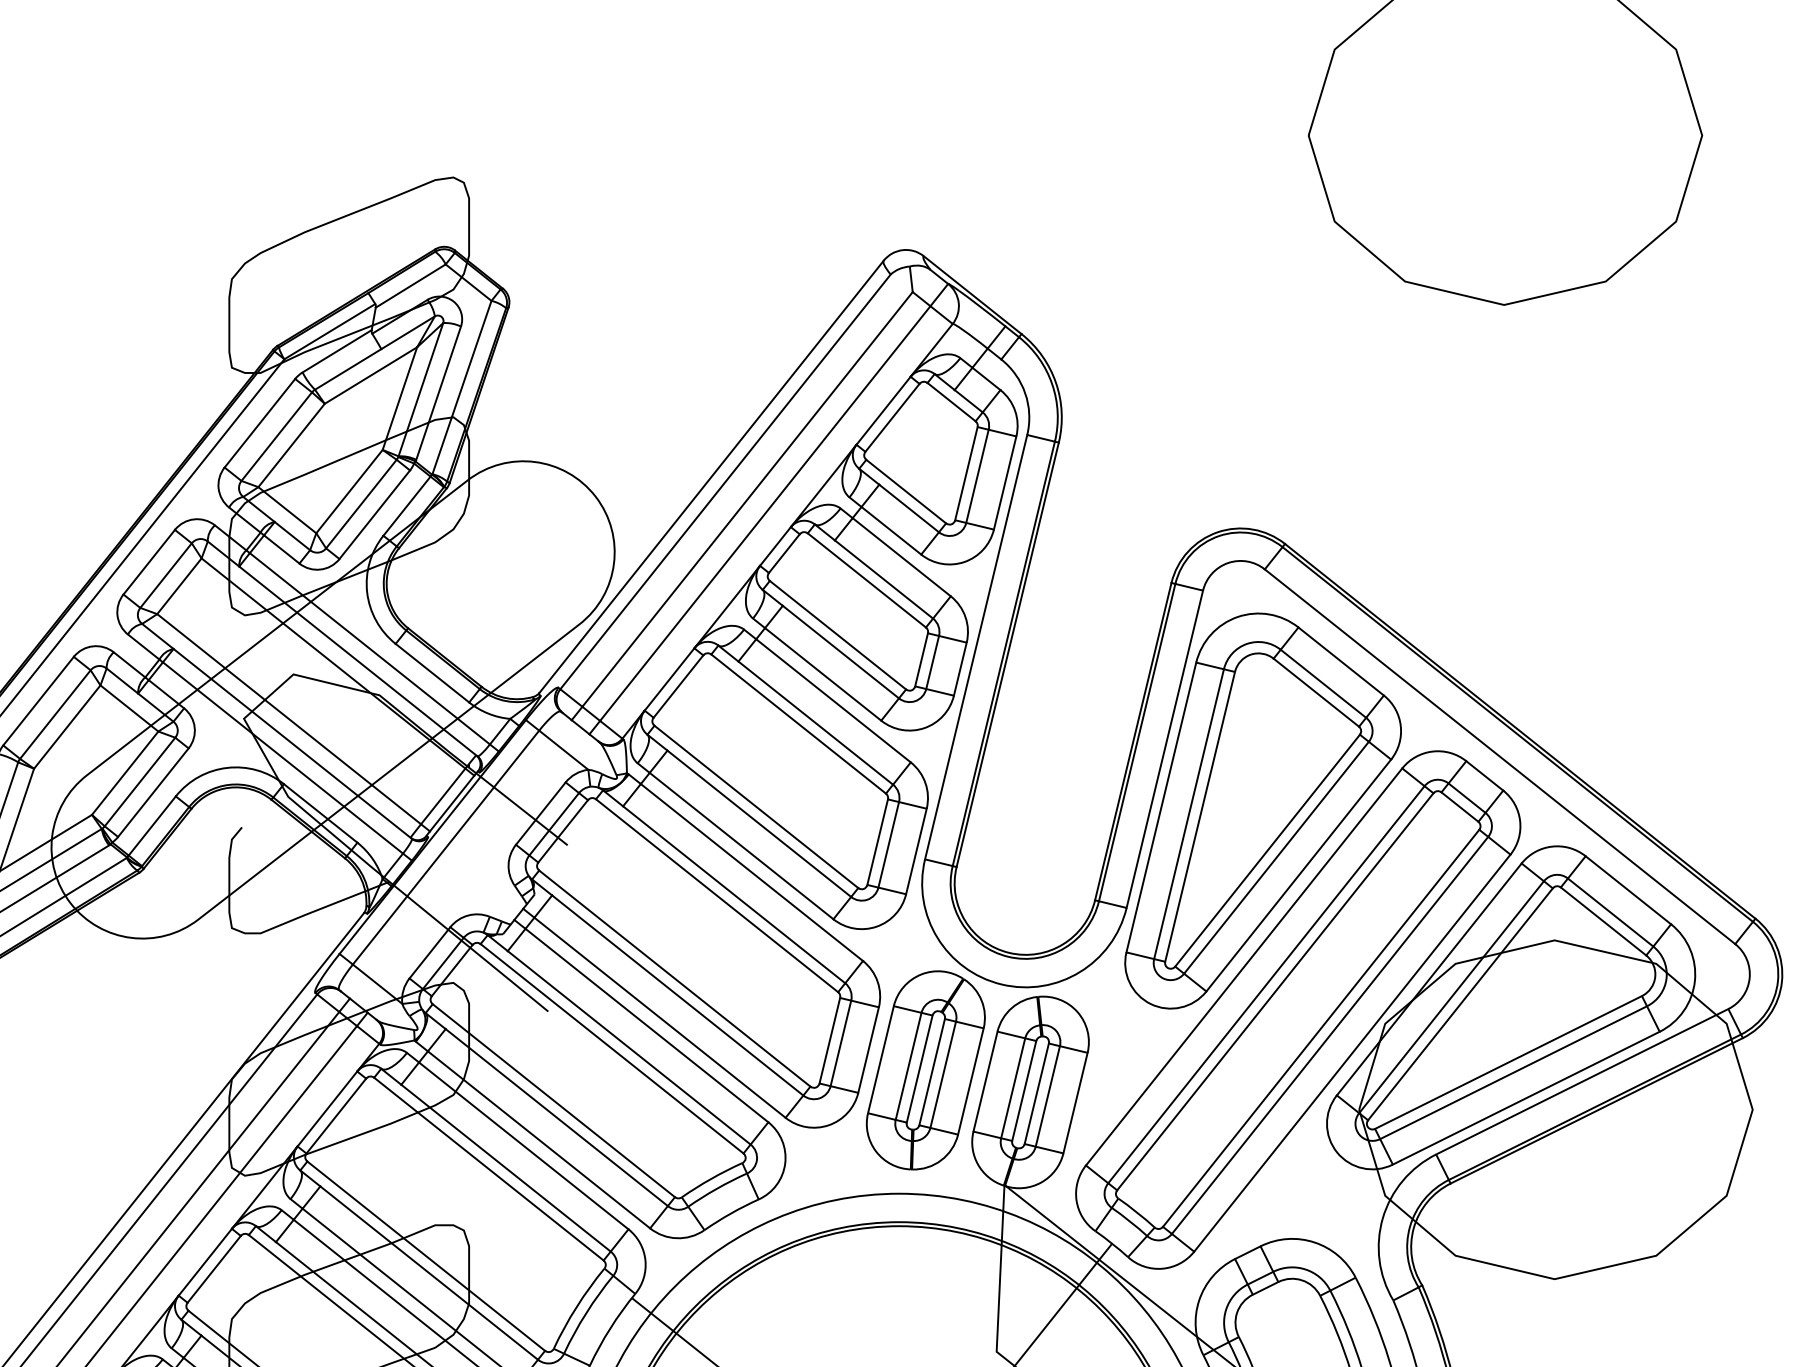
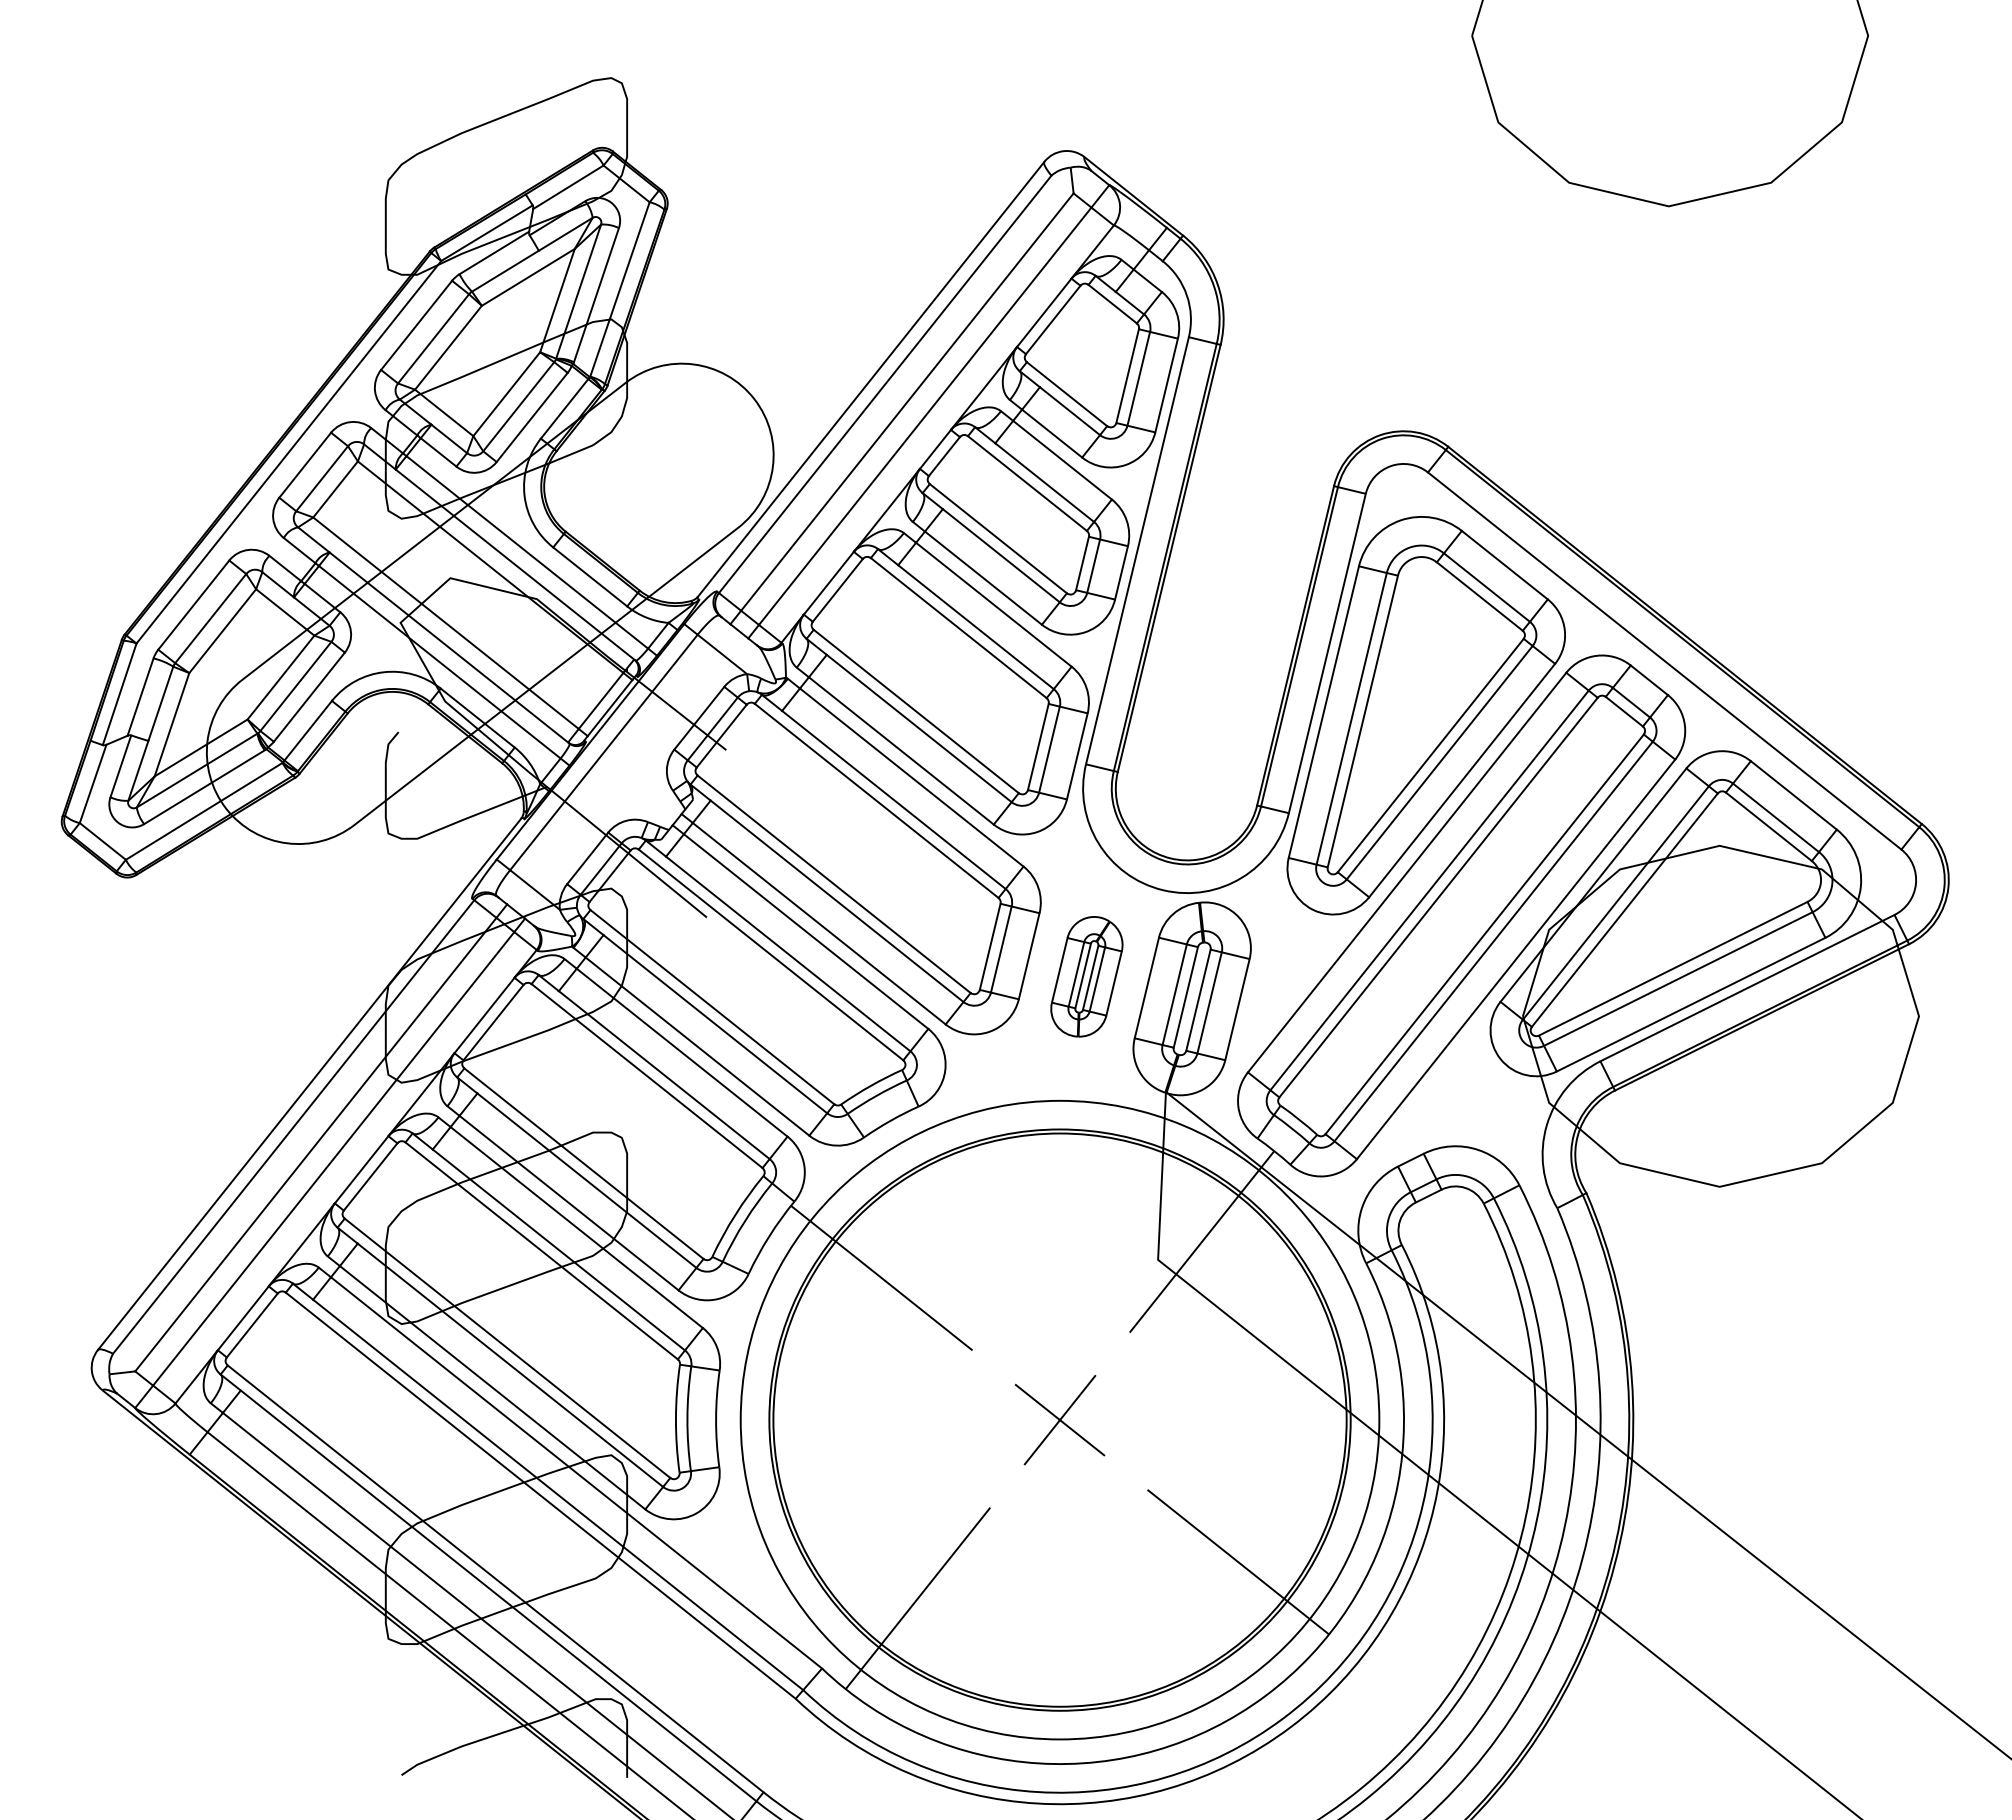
part: (925, 1070) -> (1086, 976), size x0.6

